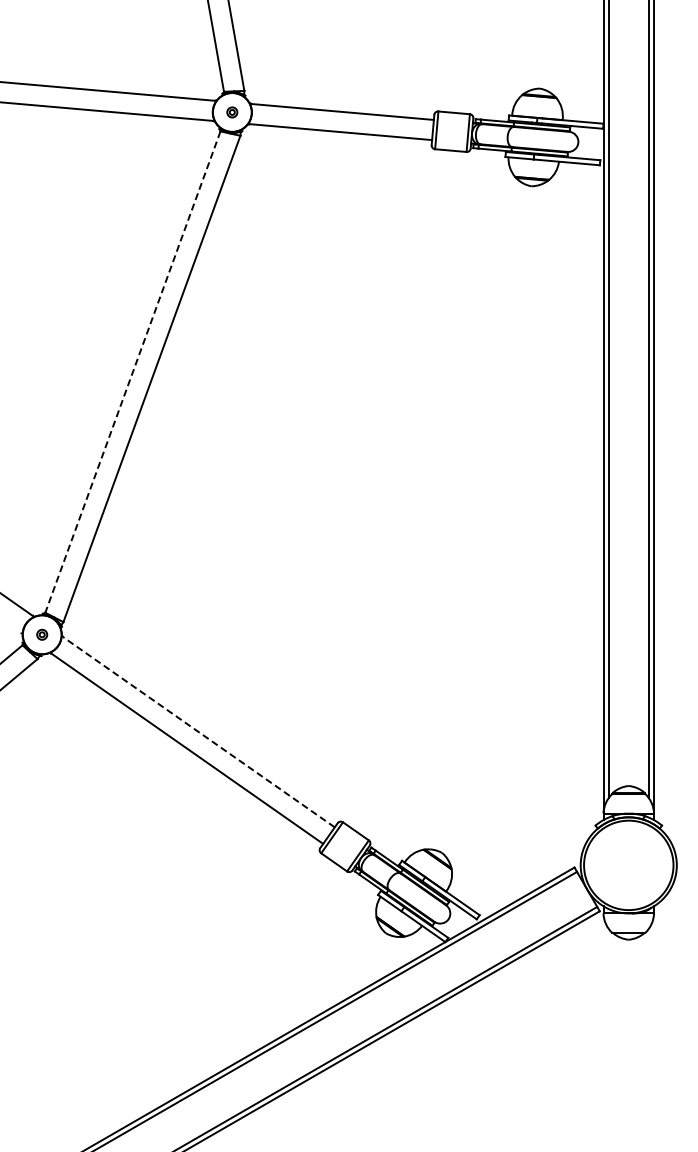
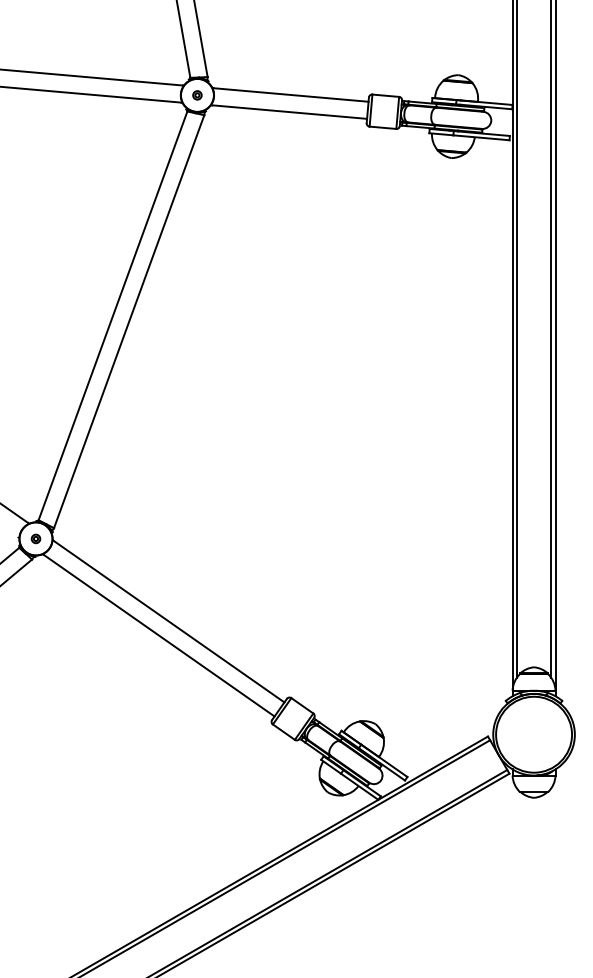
line: (132, 372) -> (112, 316), dashed -> solid
line: (199, 732) -> (169, 621), dashed -> solid

